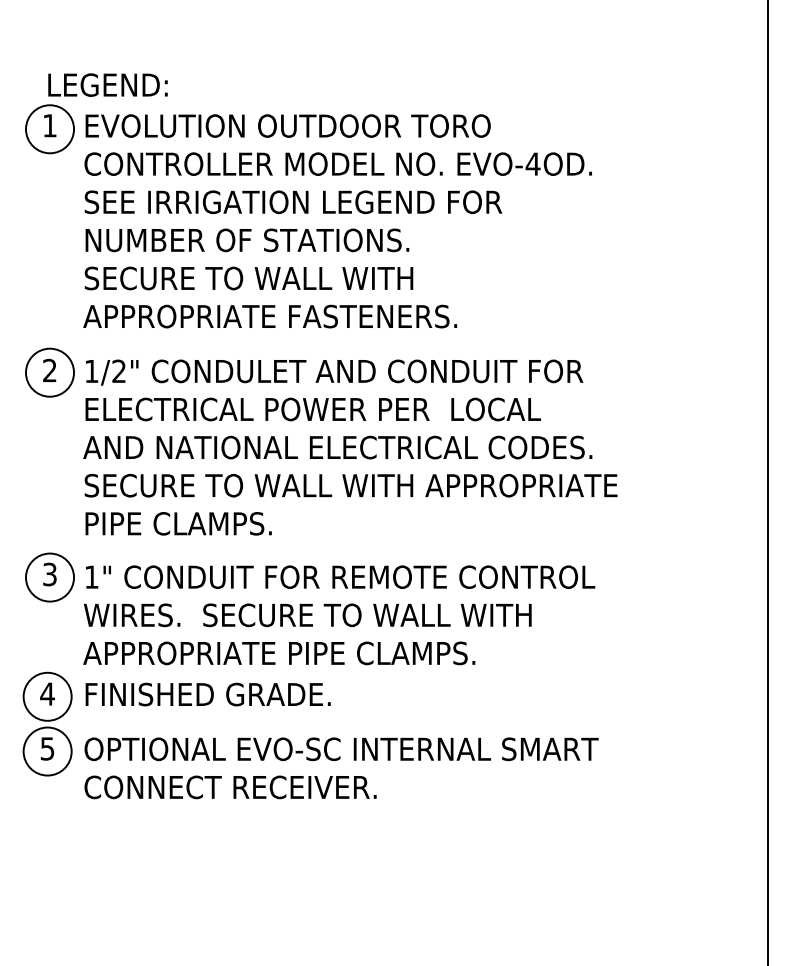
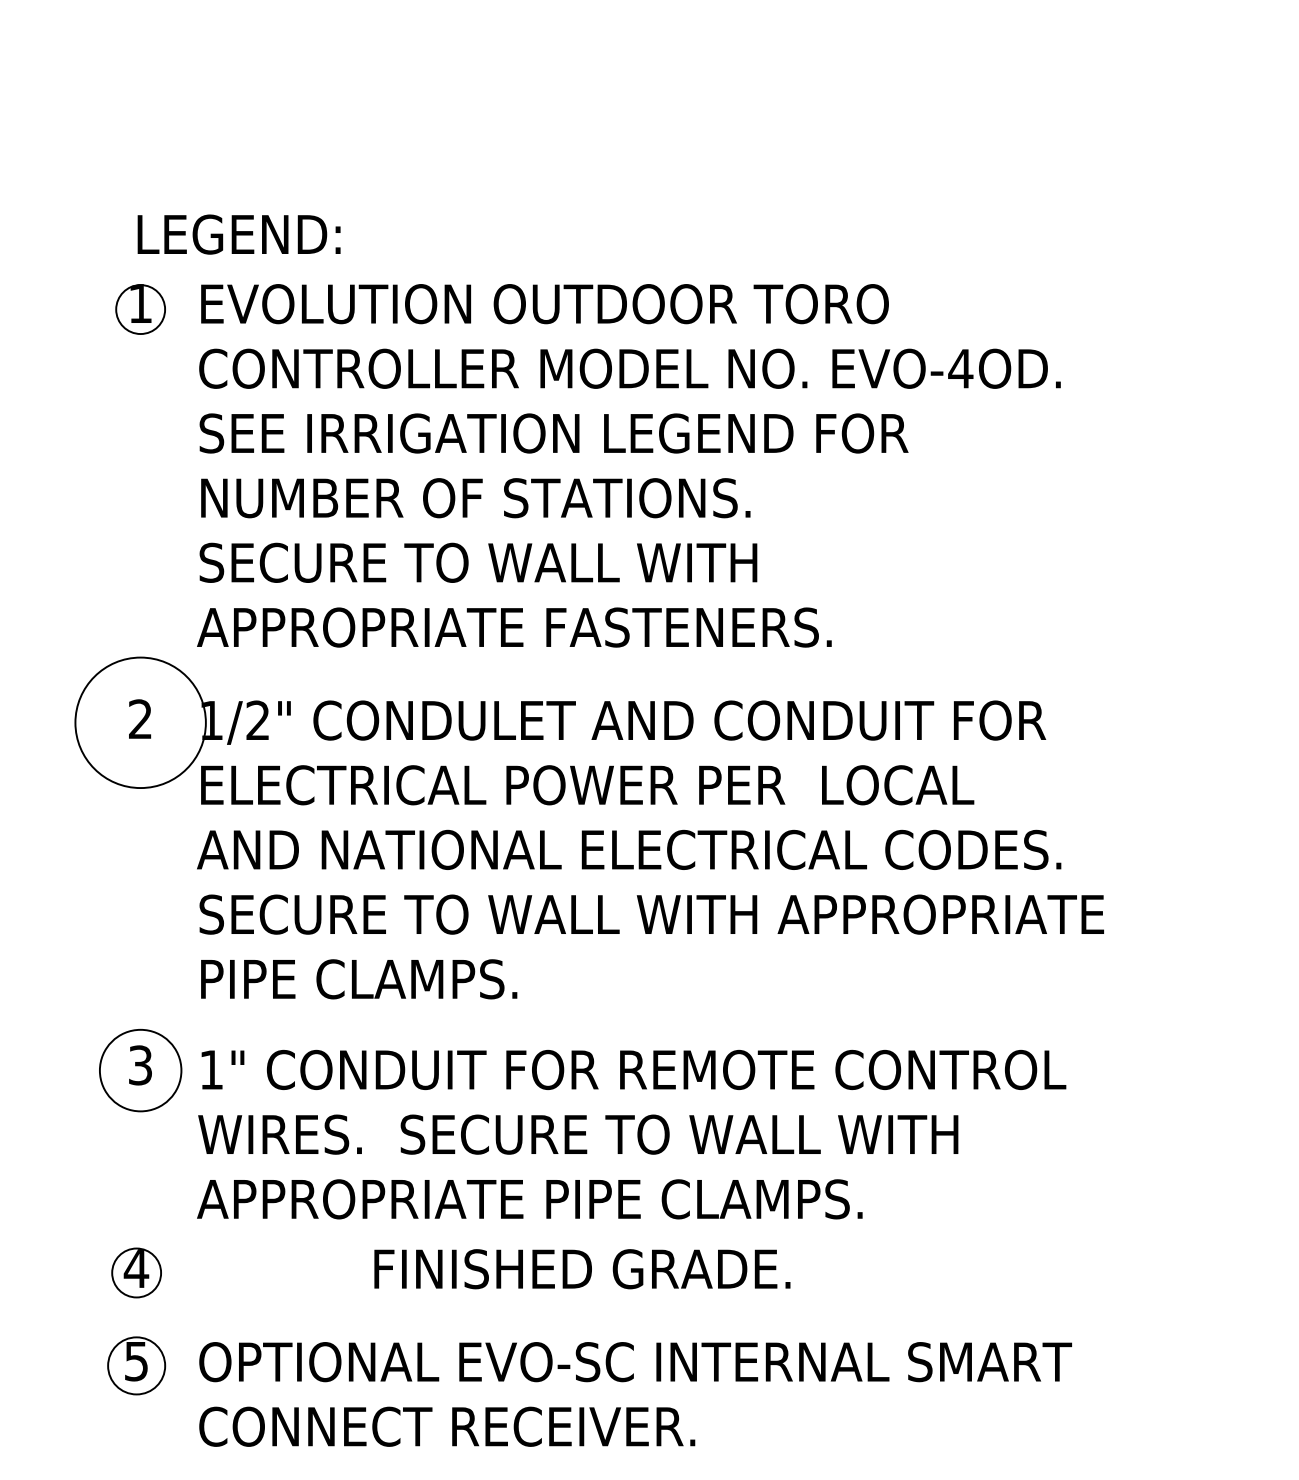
circle: (49, 129) -> (139, 309), size x0.6
circle: (49, 372) -> (139, 722), size x1.6
text: (207, 694) -> (581, 1269), moved
circle: (47, 696) -> (136, 1272), size x0.6
circle: (47, 751) -> (136, 1365), size x0.7

